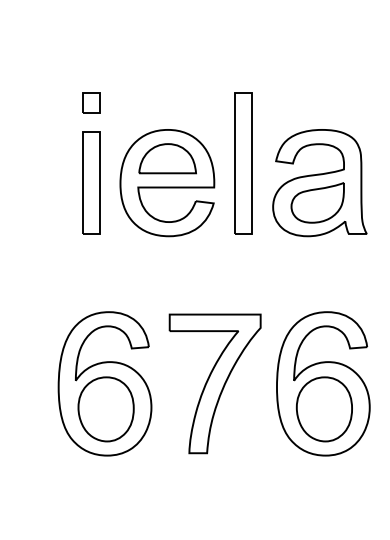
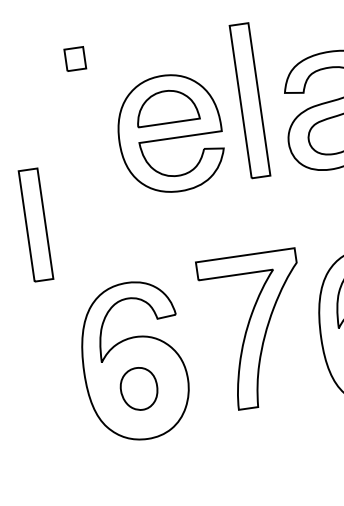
part: (91, 182) -> (36, 224), moved
part: (214, 383) -> (255, 330), moved
part: (105, 409) -> (138, 389), size x0.6

